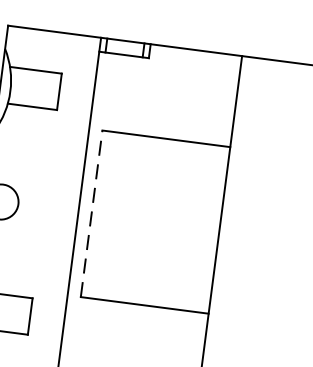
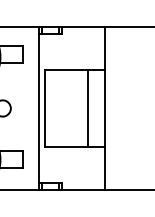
line: (92, 213) -> (45, 108), dashed -> solid
line: (182, 225) -> (87, 108), added

